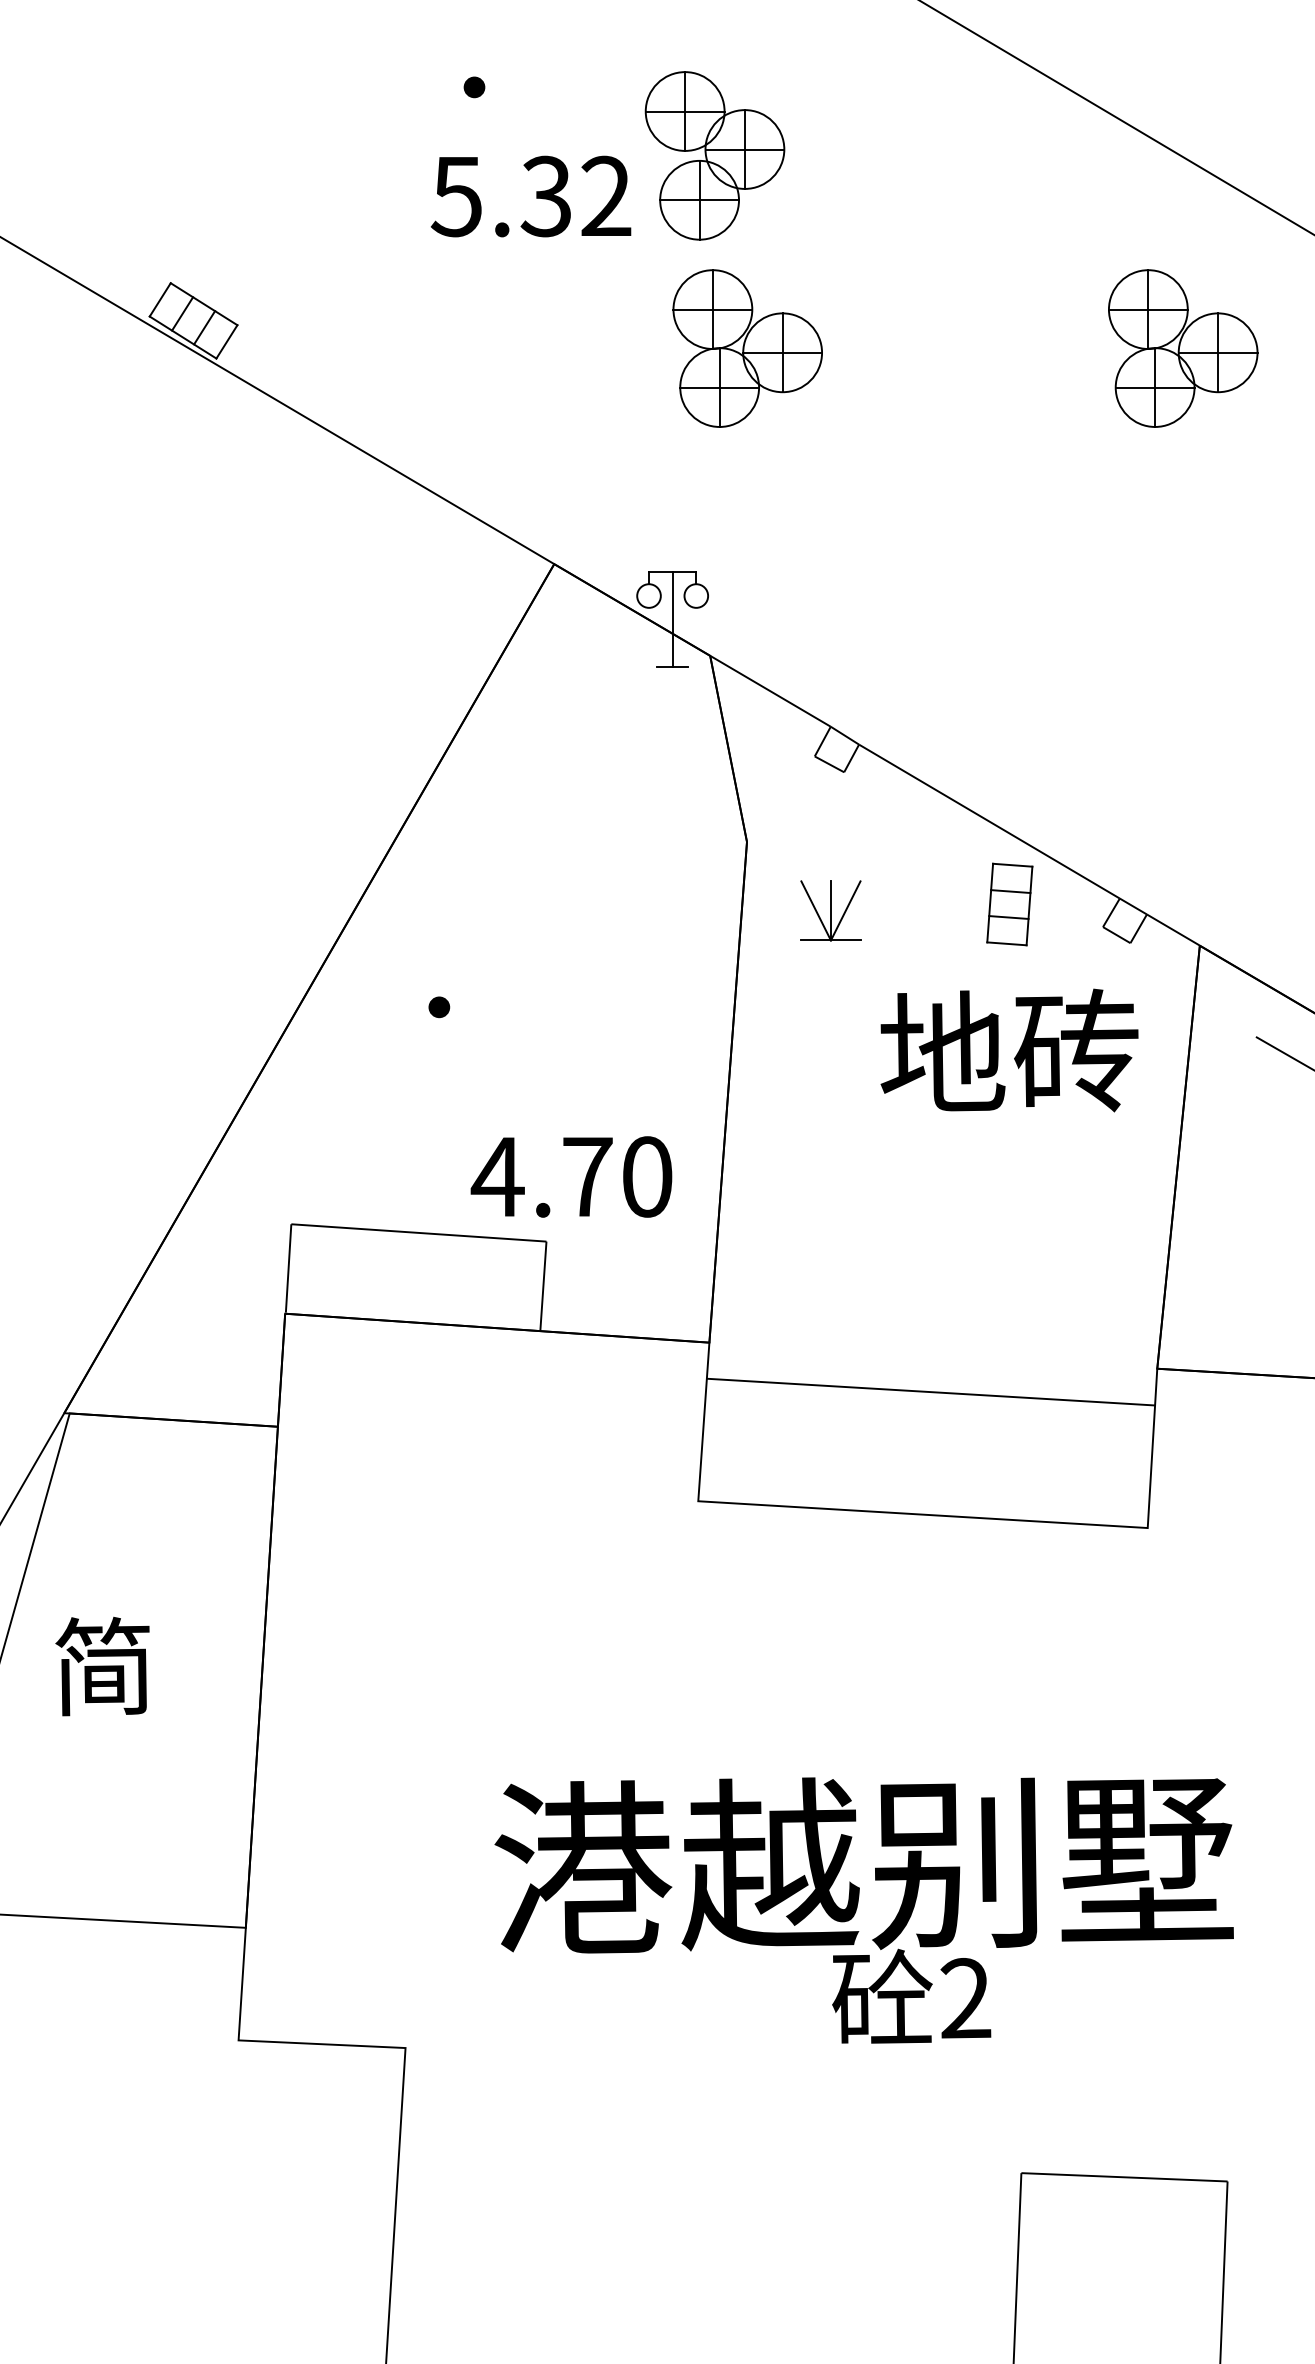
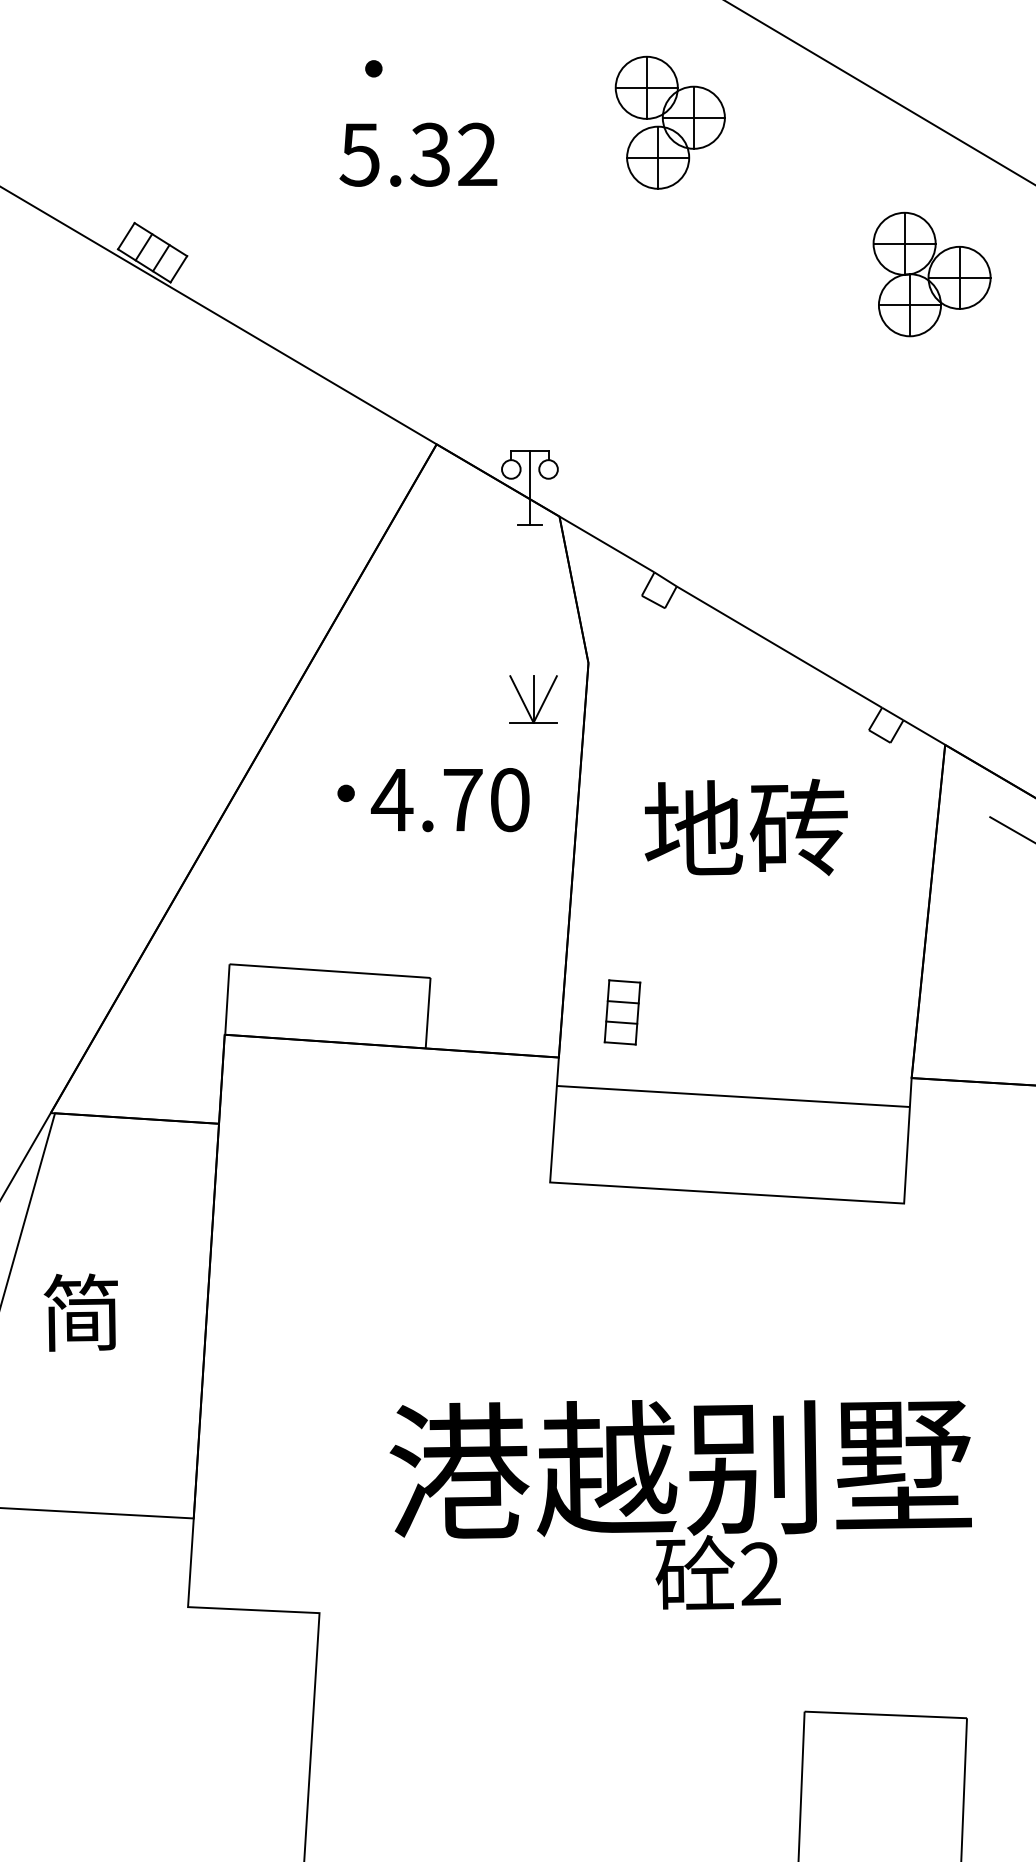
part: (713, 155) -> (669, 122), moved
part: (747, 348) -> (588, 274), removed
part: (1009, 904) -> (622, 1012), moved
part: (830, 910) -> (533, 699), moved
text: (1008, 1049) -> (745, 826), moved
text: (571, 1177) -> (450, 800), moved

